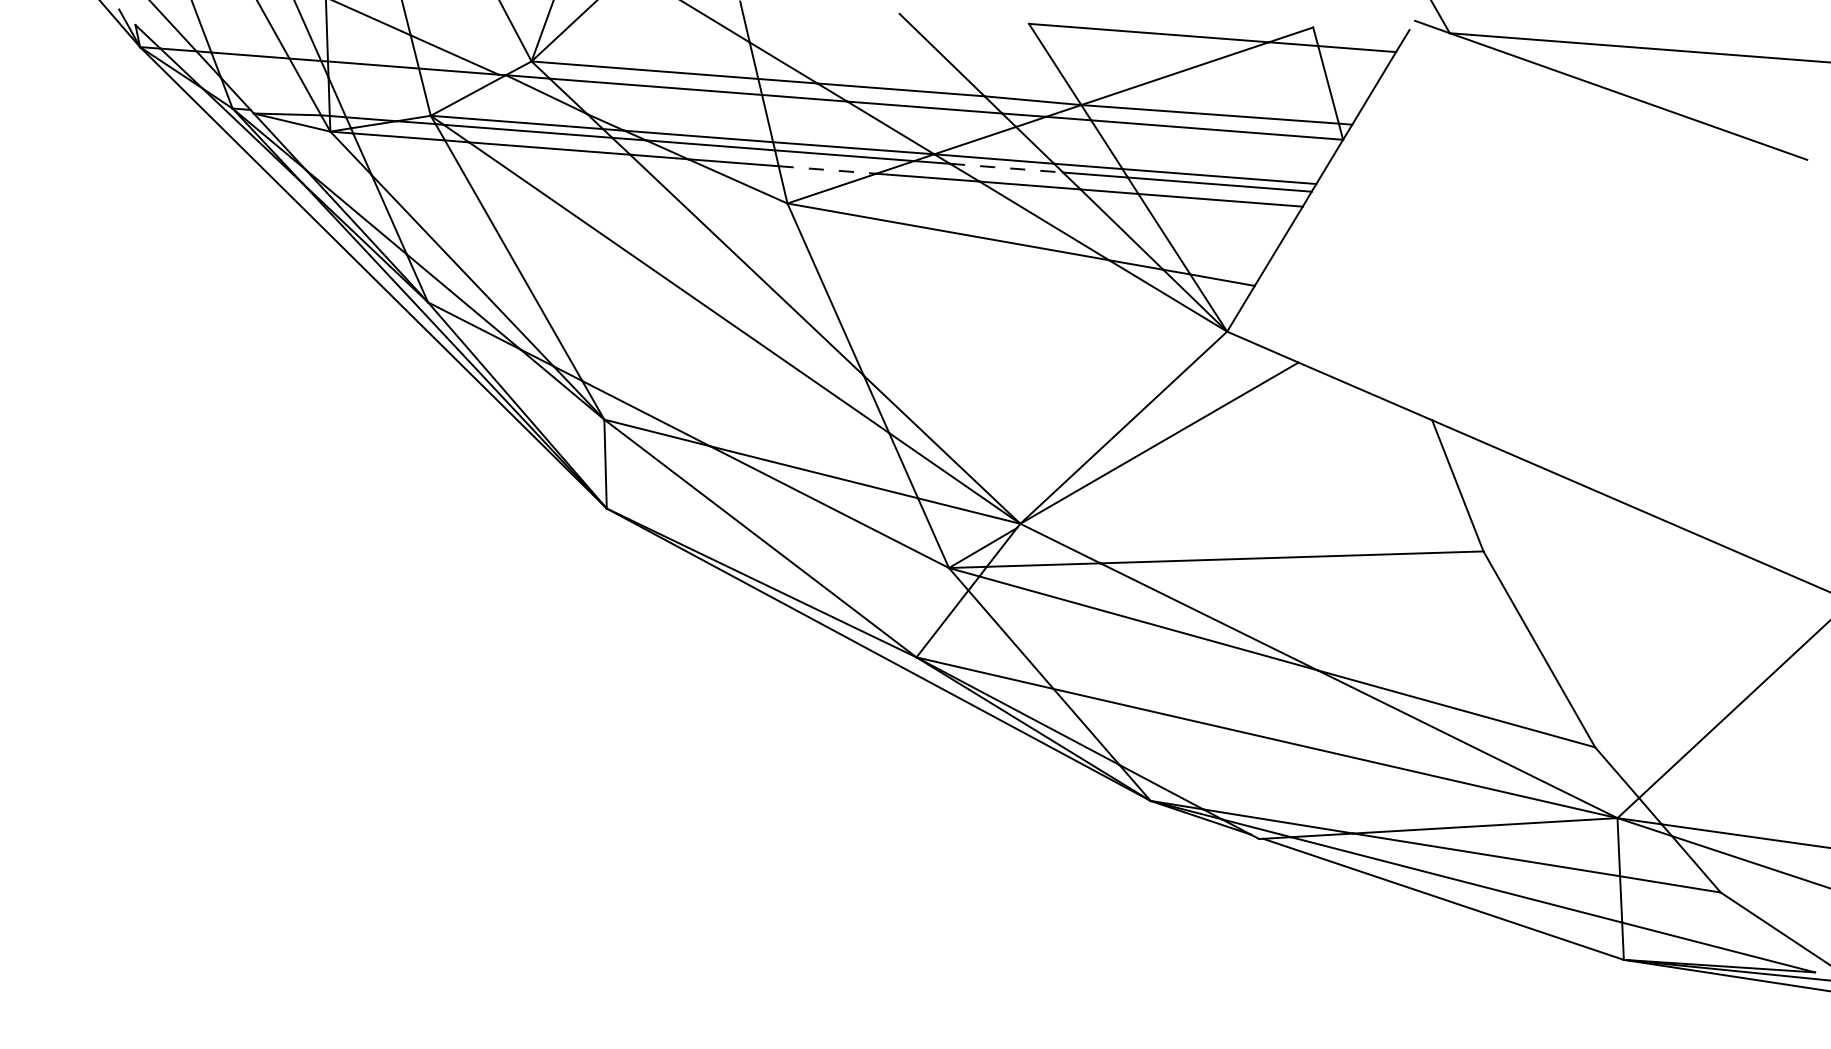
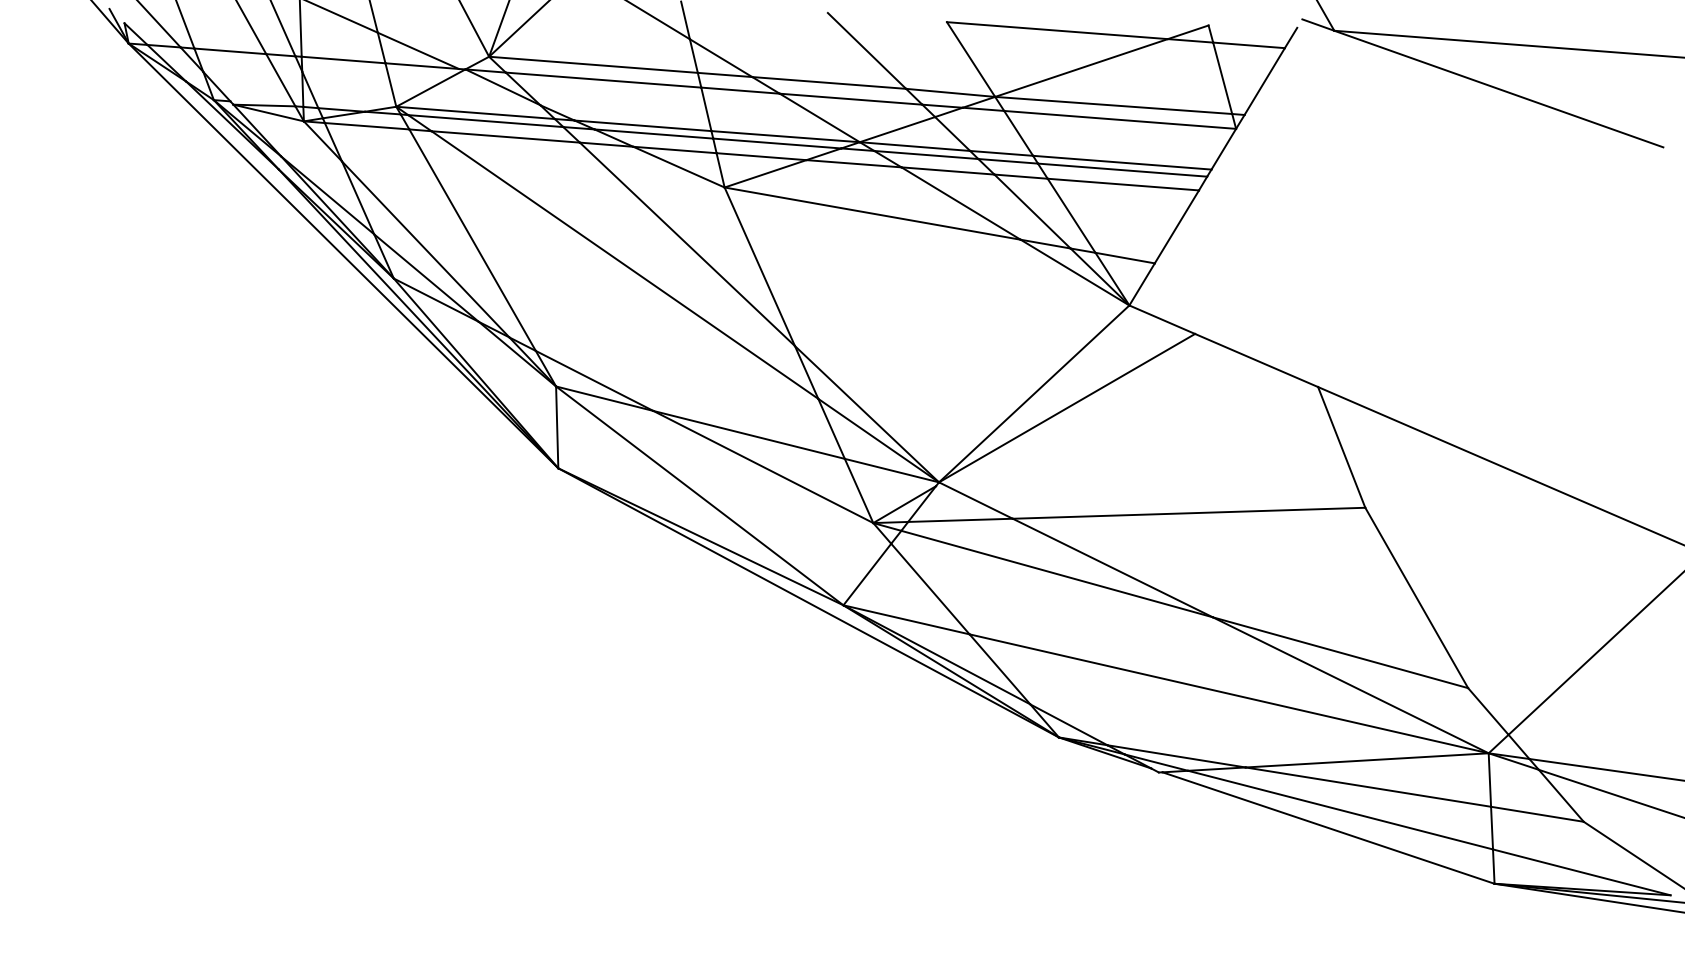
line: (1006, 168) -> (926, 155), dashed -> solid
line: (827, 169) -> (761, 156), dashed -> solid

